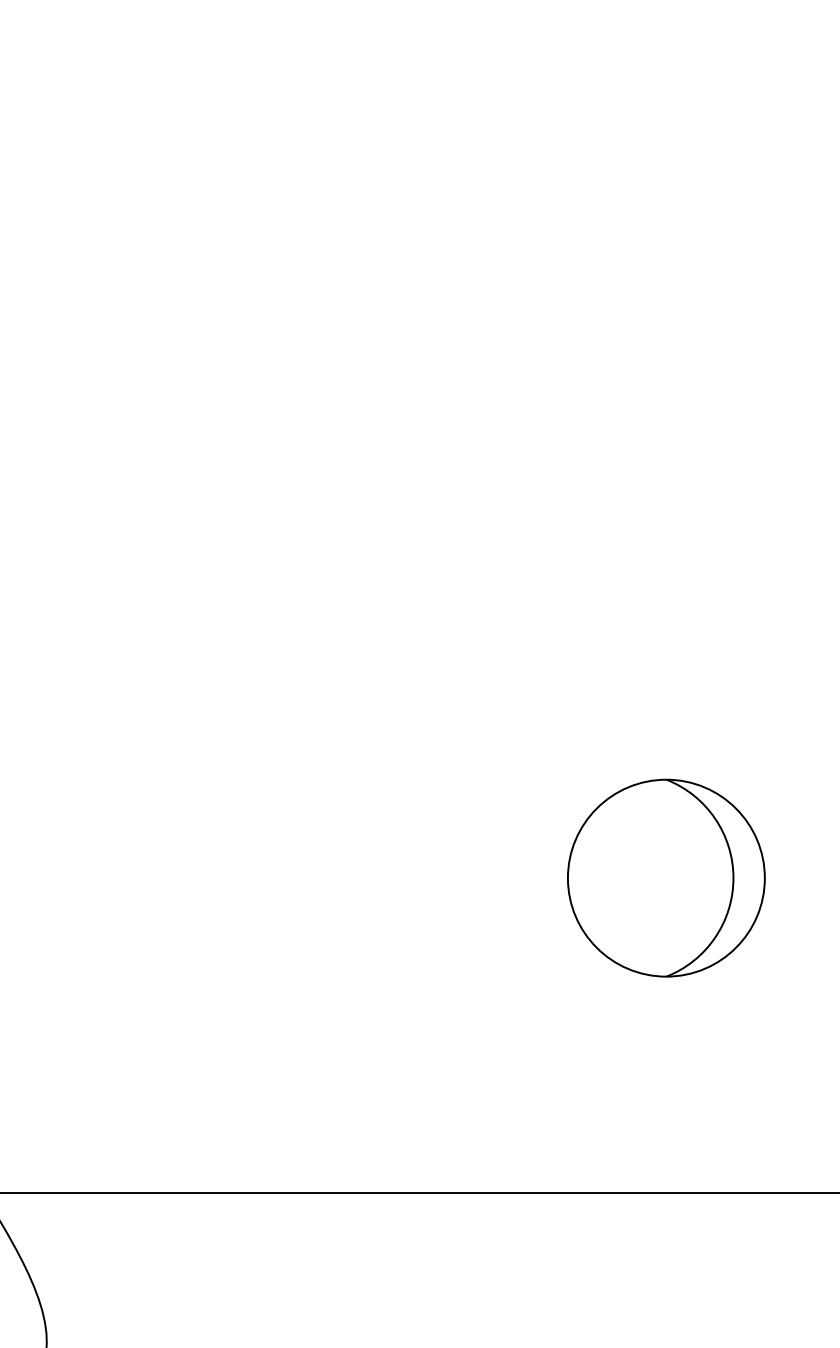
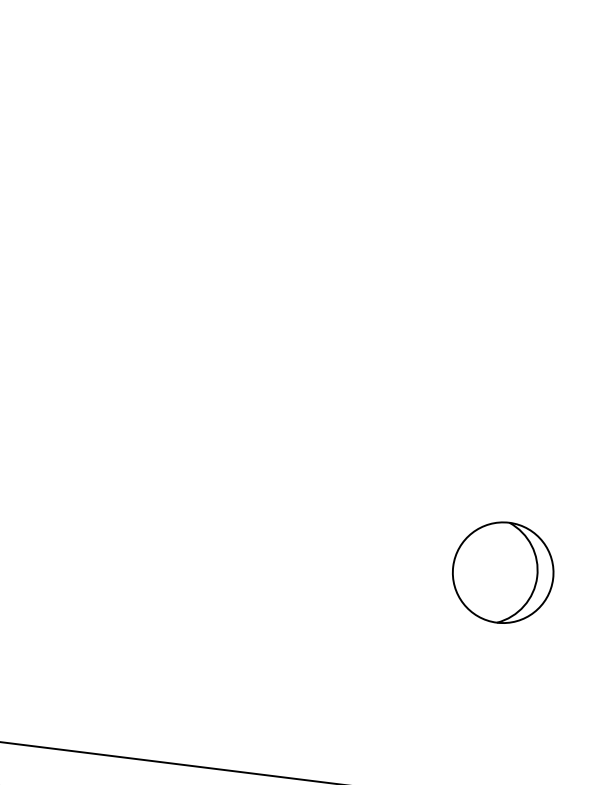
part: (666, 877) -> (503, 572), size x0.7

